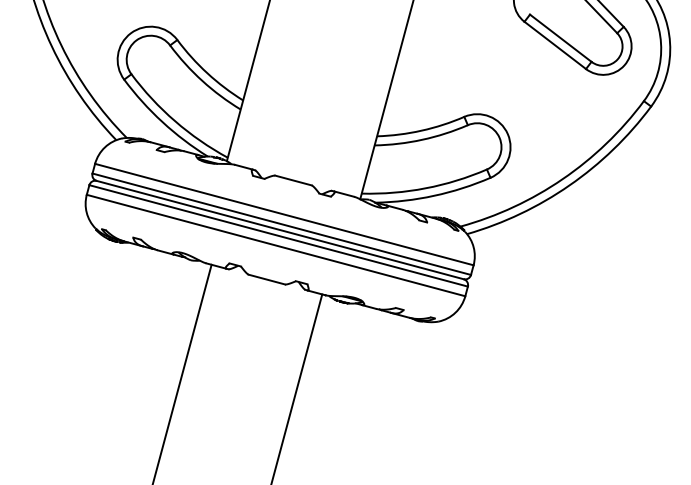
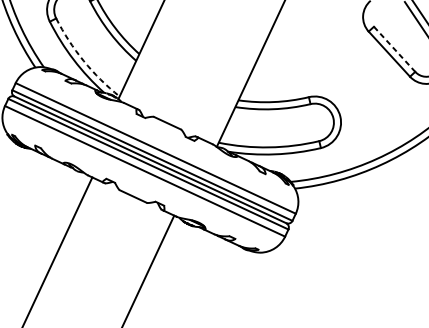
line: (560, 38) -> (394, 49), solid -> dashed
arc: (175, 121) -> (83, 61), solid -> dashed

